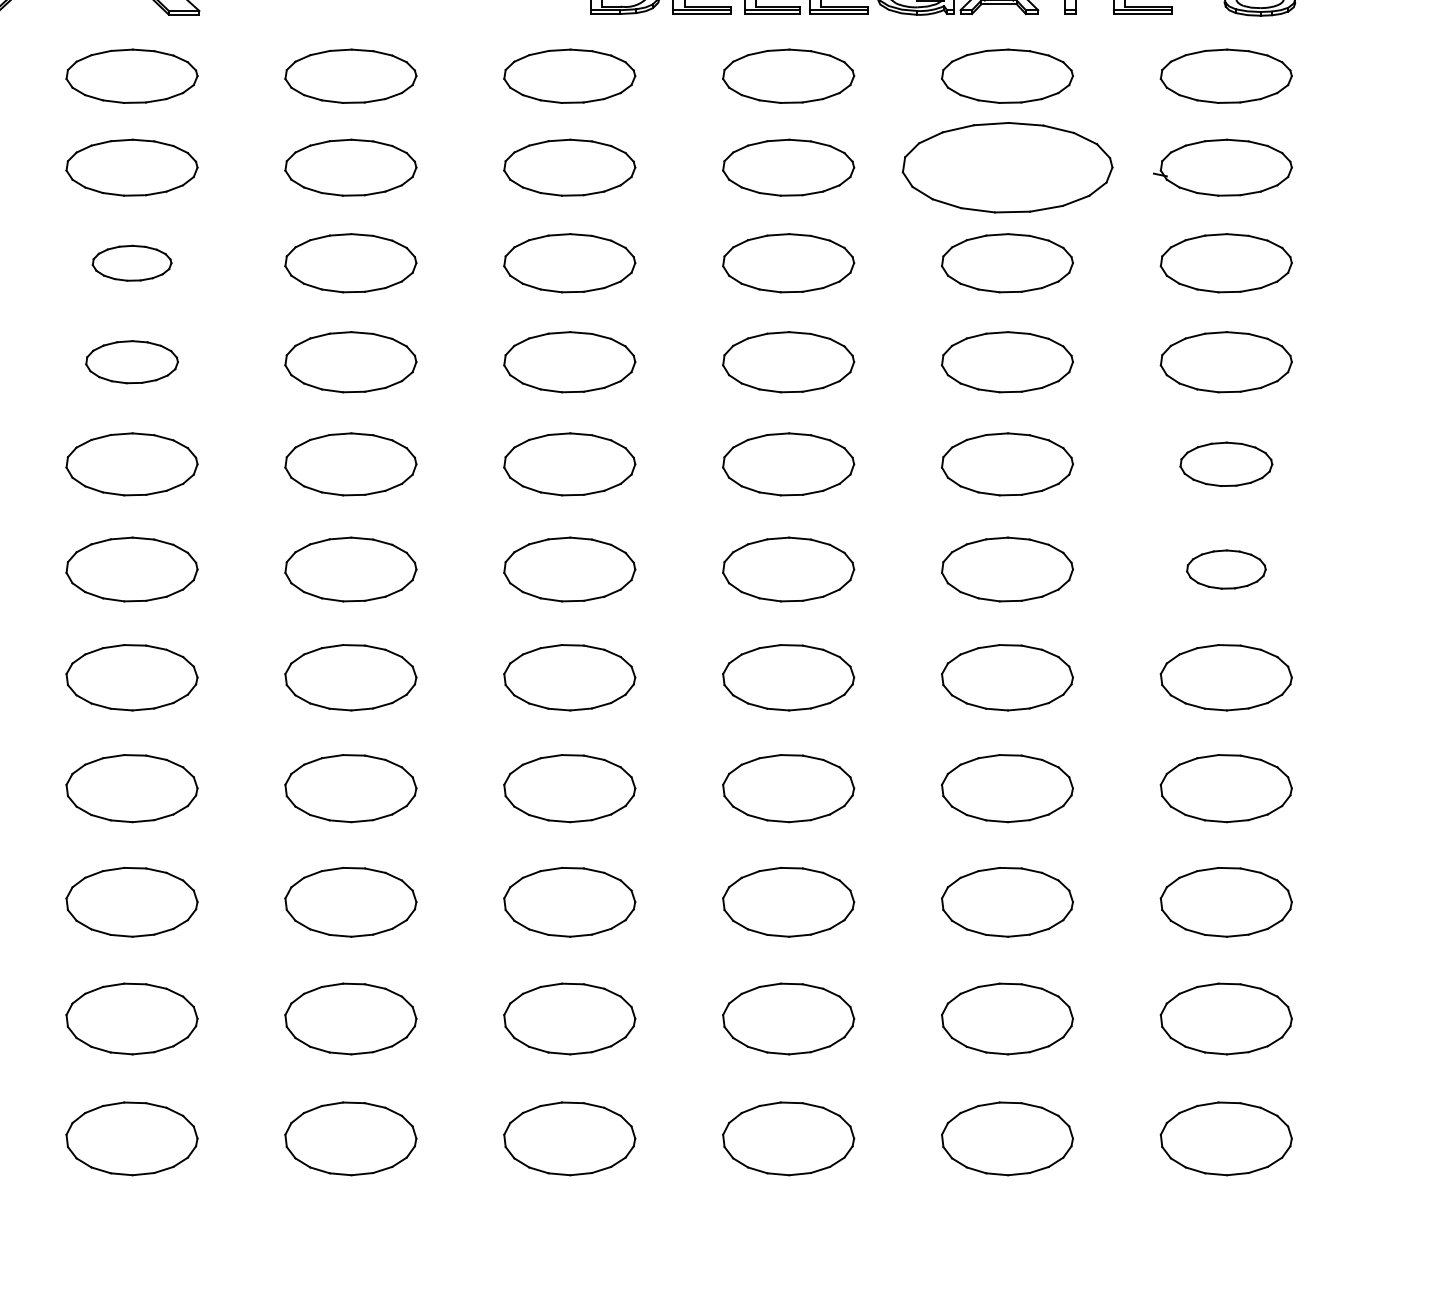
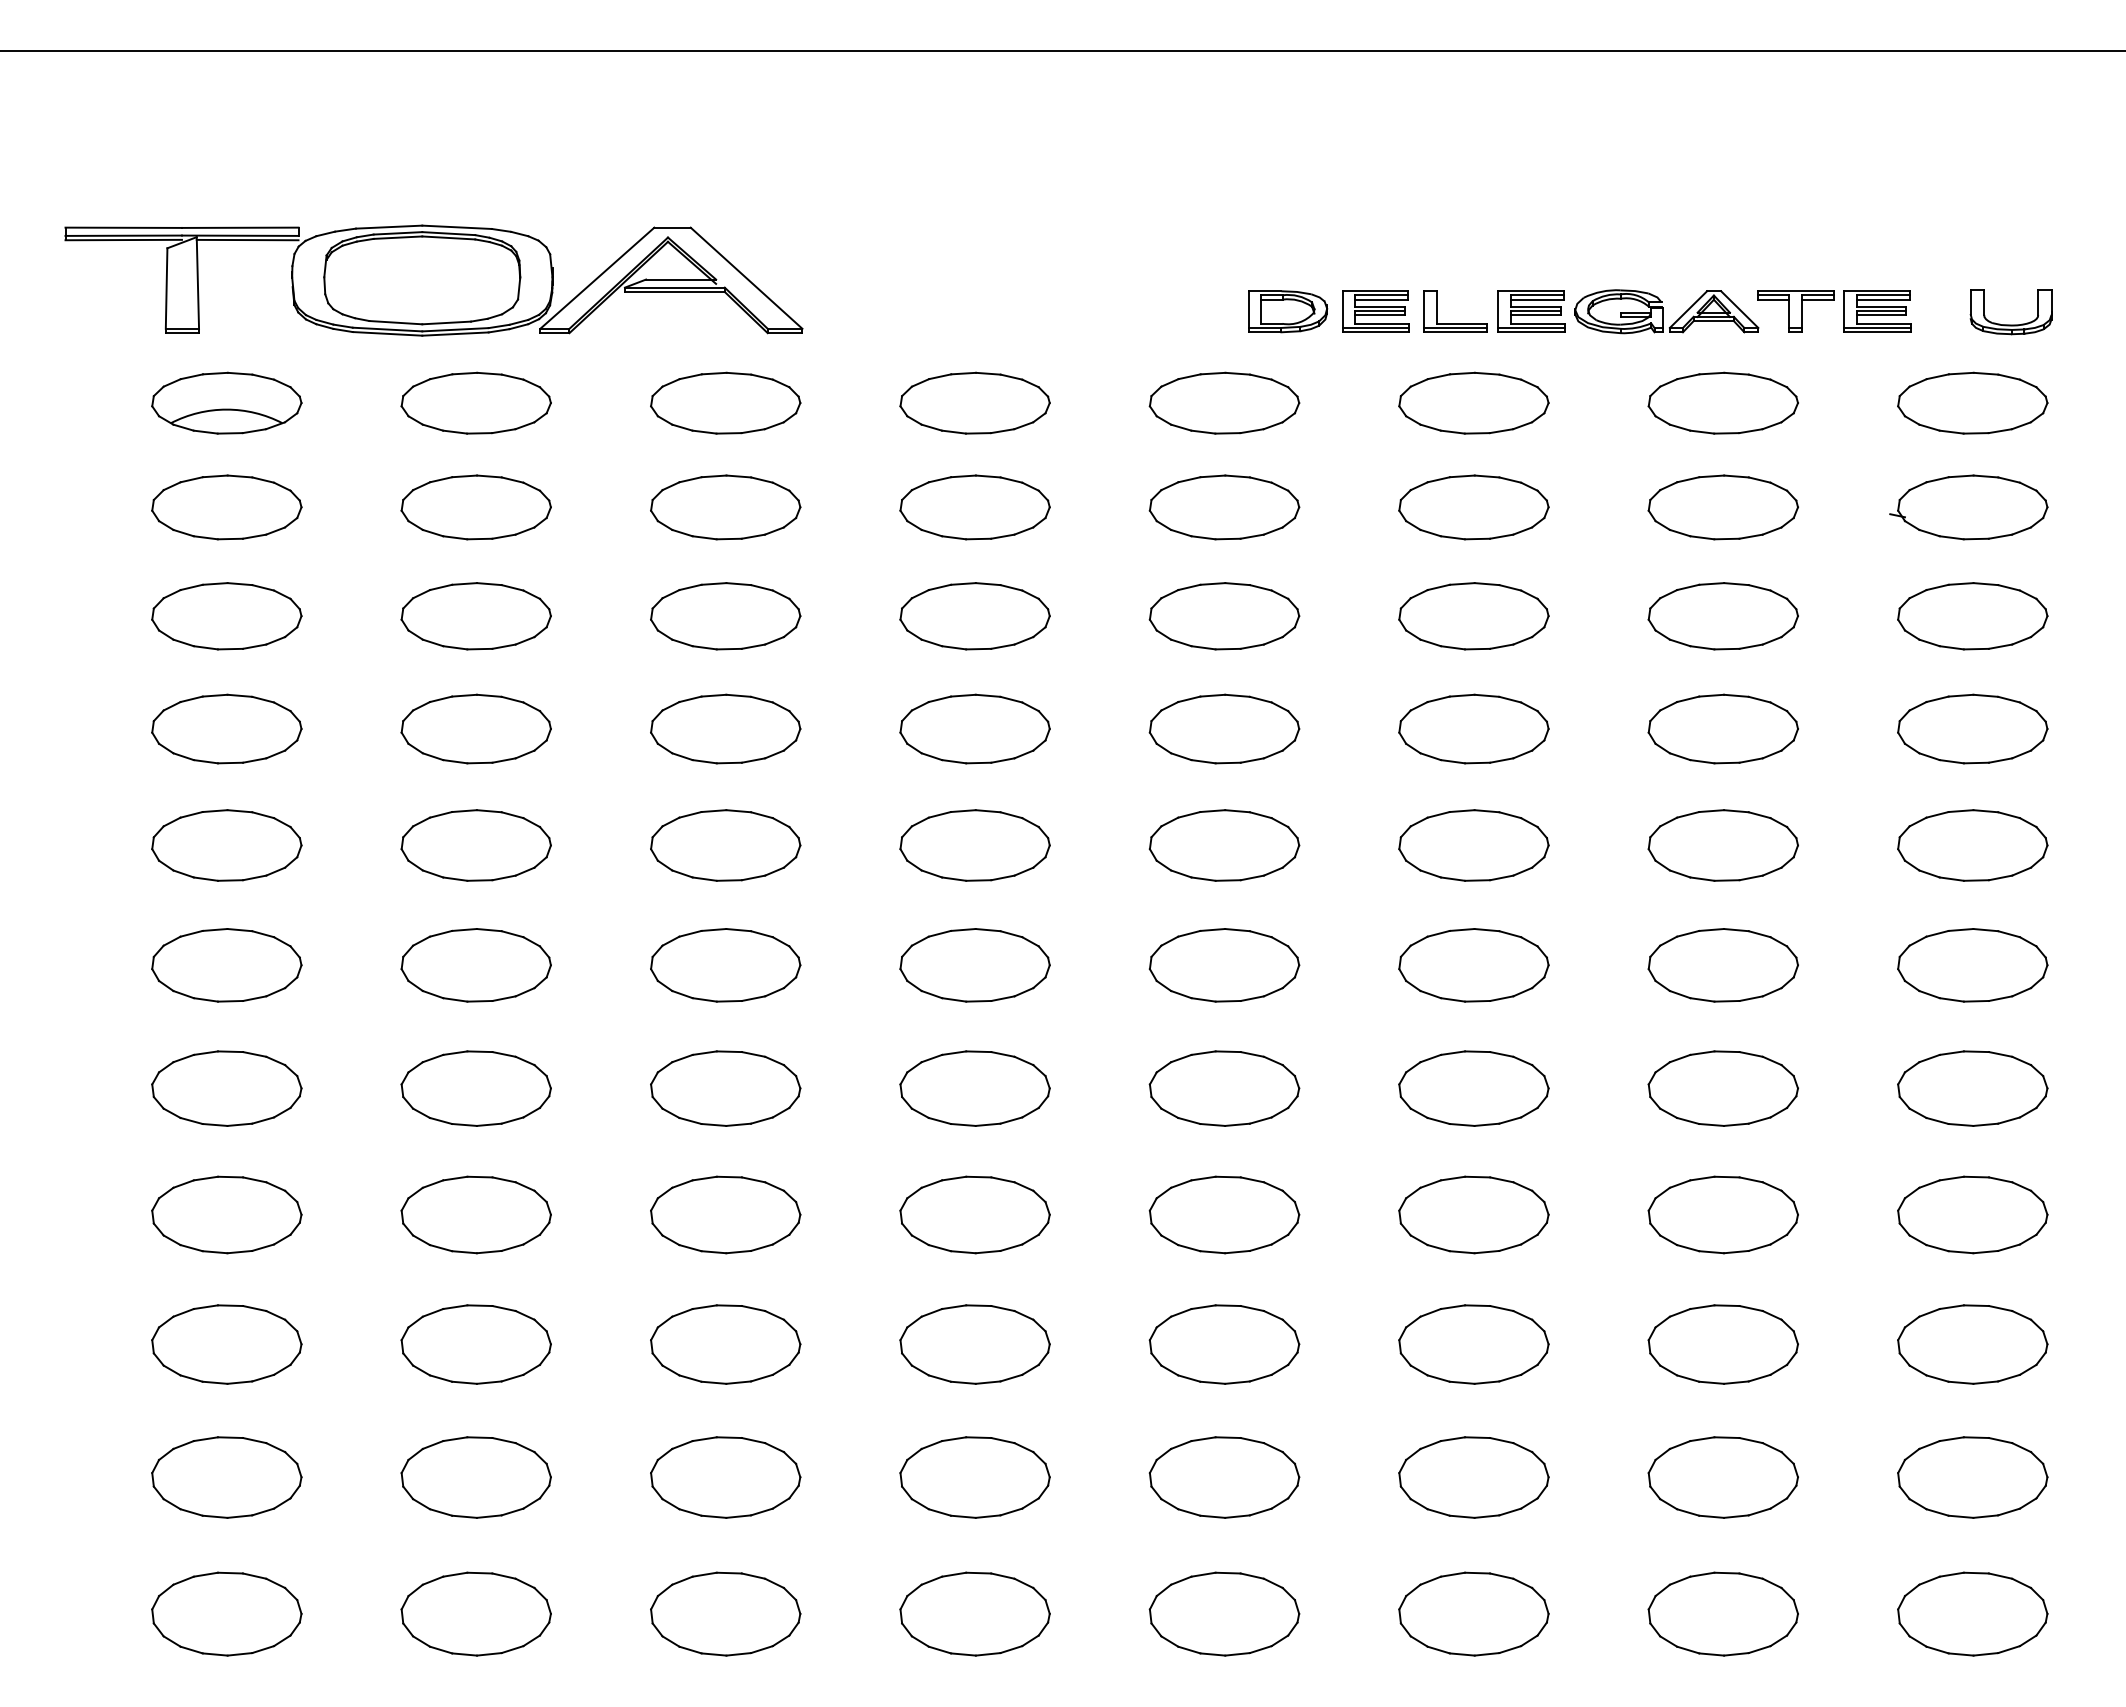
part: (1006, 167) -> (1722, 507), size x0.62
part: (131, 263) -> (725, 616), size x1.67
part: (131, 361) -> (725, 728), size x1.43
part: (1226, 464) -> (1972, 845), size x1.43
part: (1226, 569) -> (1972, 965), size x1.67

